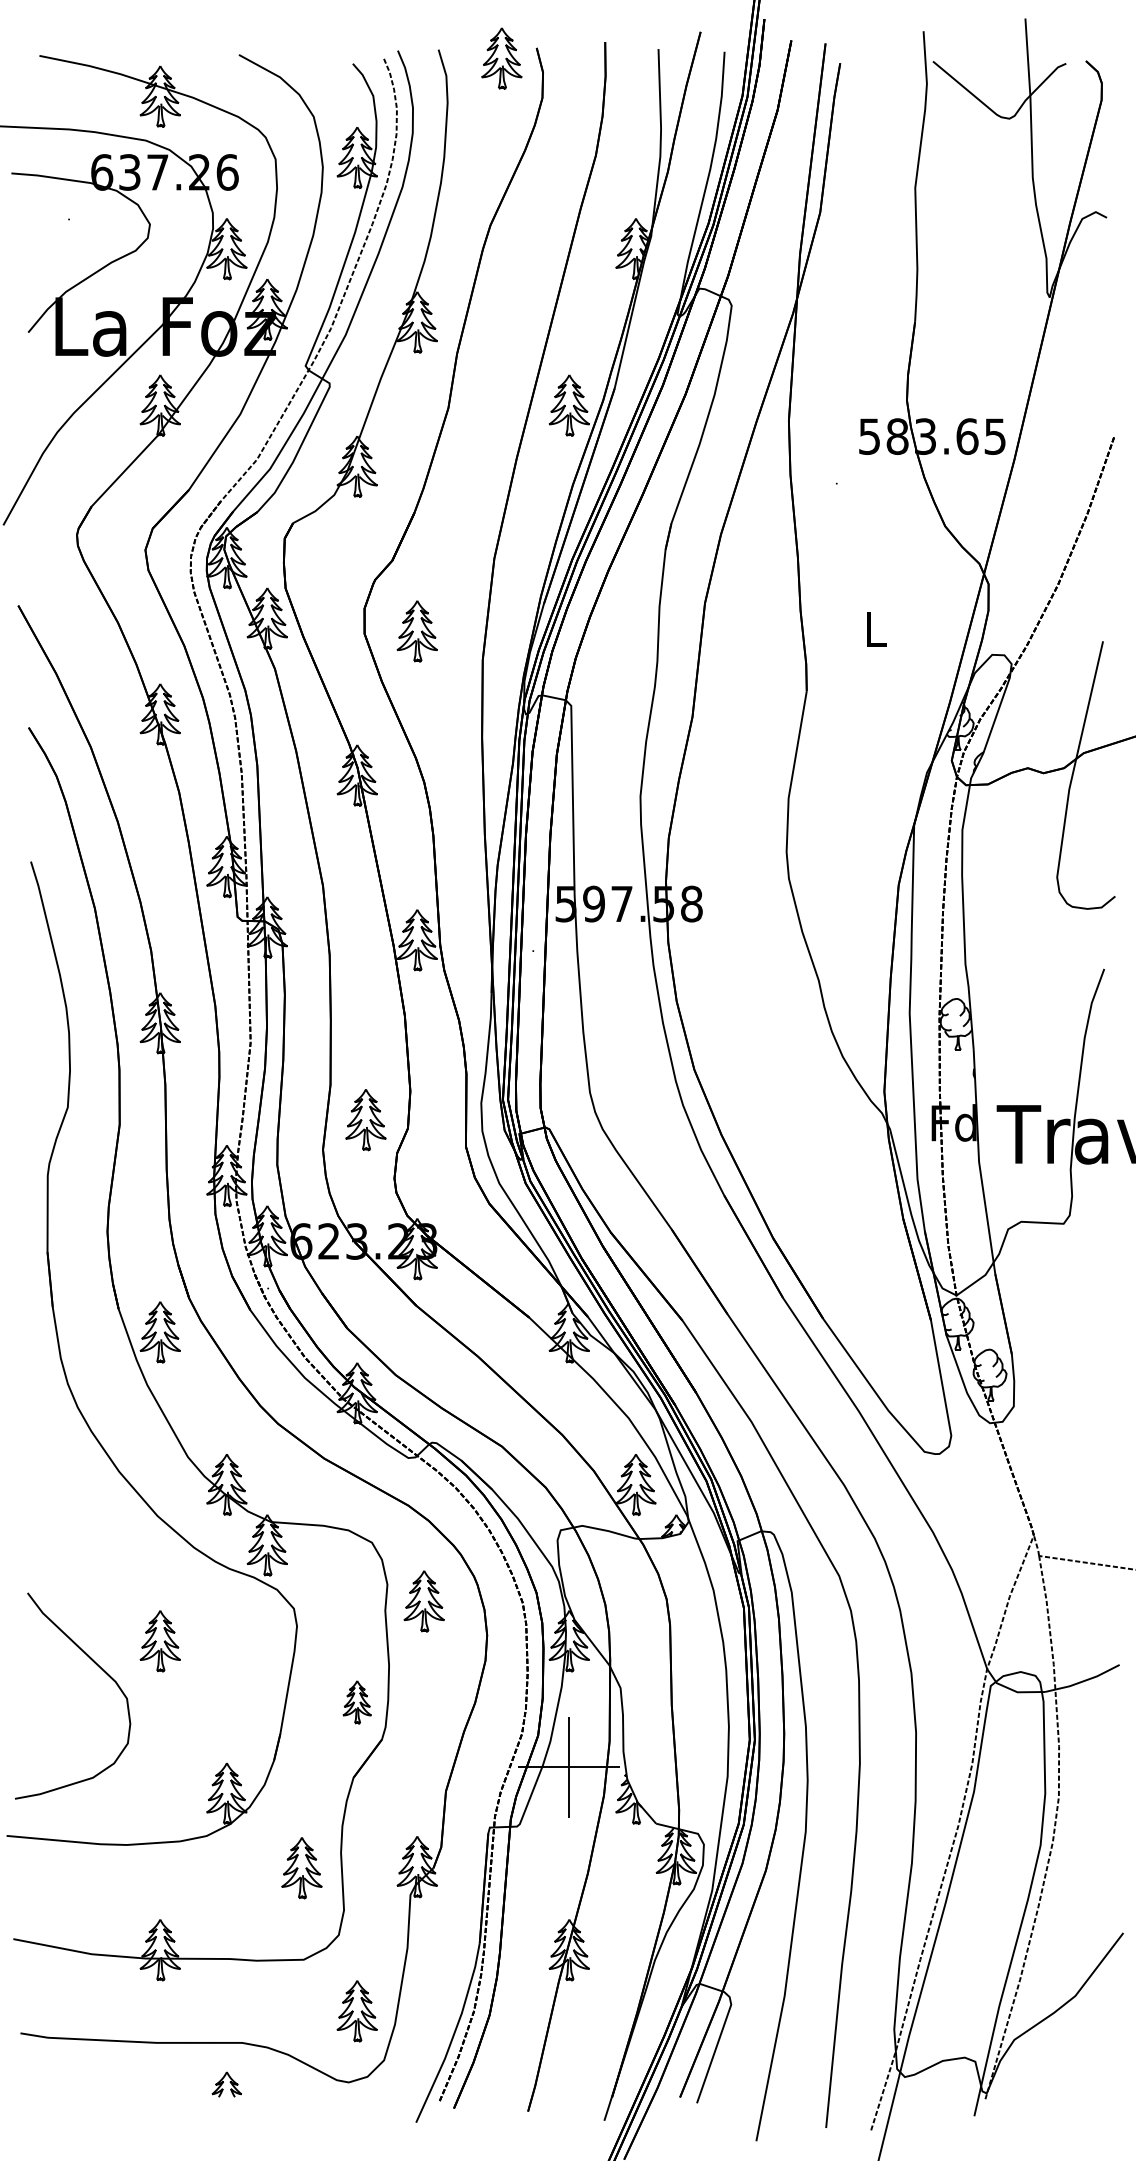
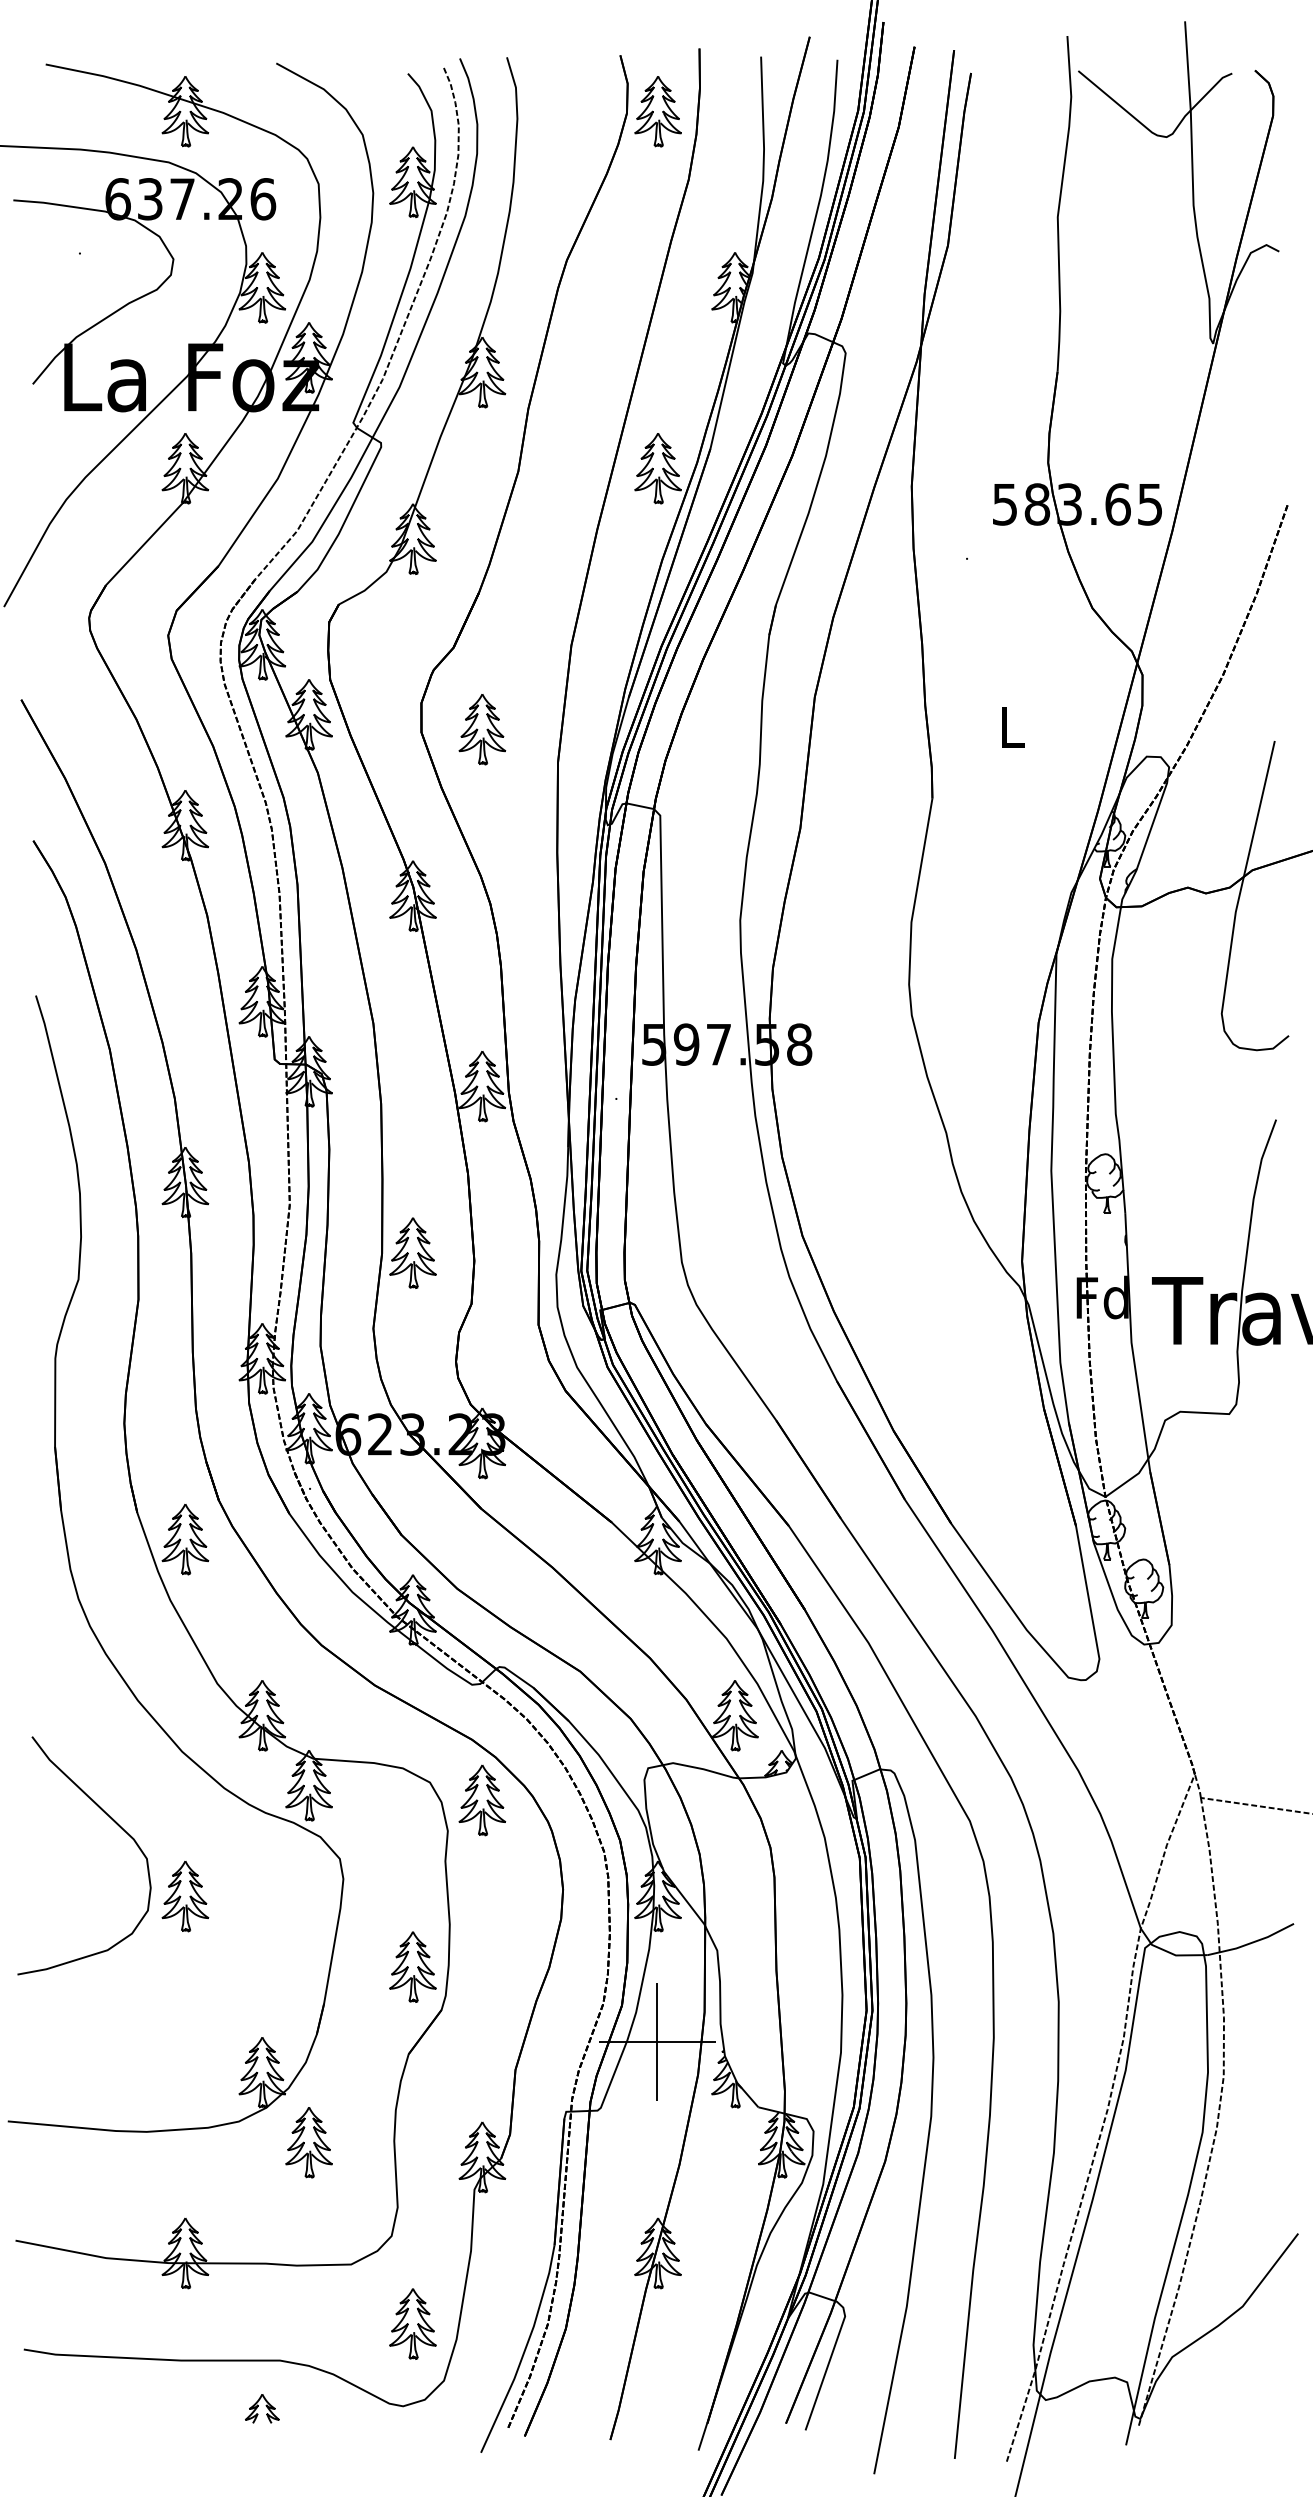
part: (501, 58) -> (657, 111), moved
part: (365, 1119) -> (412, 1252), moved
part: (424, 1601) -> (482, 1800), moved
curve: (99, 1668) -> (115, 1823), moved
part: (356, 1701) -> (412, 1966), size x1.43
part: (301, 1868) -> (308, 2142), moved

